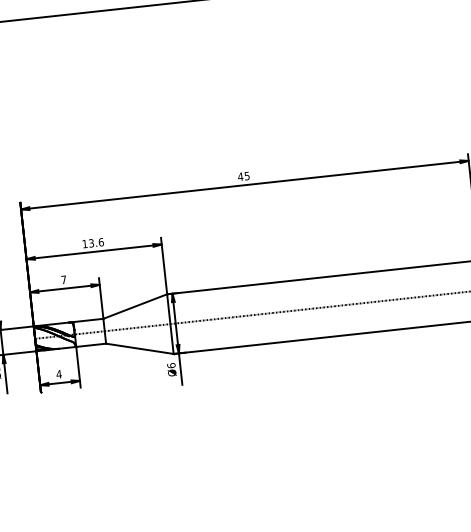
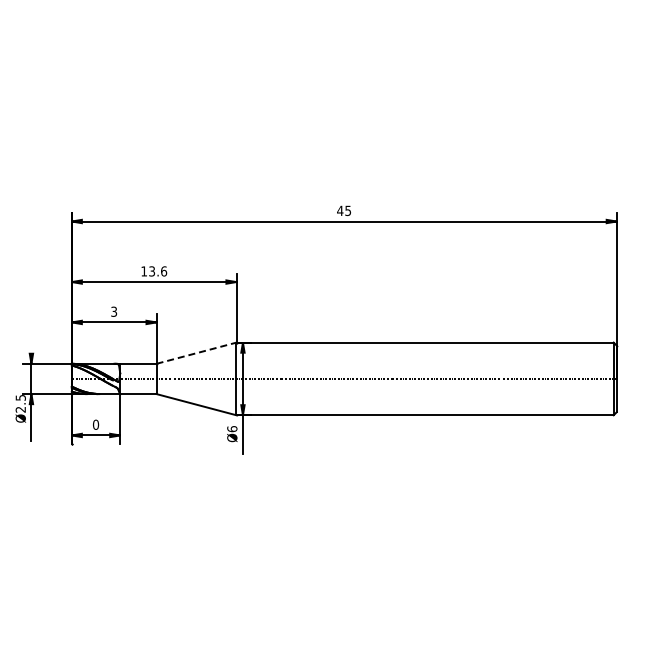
text: (64, 279) -> (114, 311), 7 -> 3
line: (136, 306) -> (197, 353), solid -> dashed
text: (58, 374) -> (95, 424), 4 -> 0

